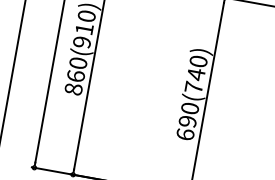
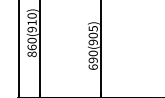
text: (194, 74) -> (92, 35), 690(740) -> 690(905)

